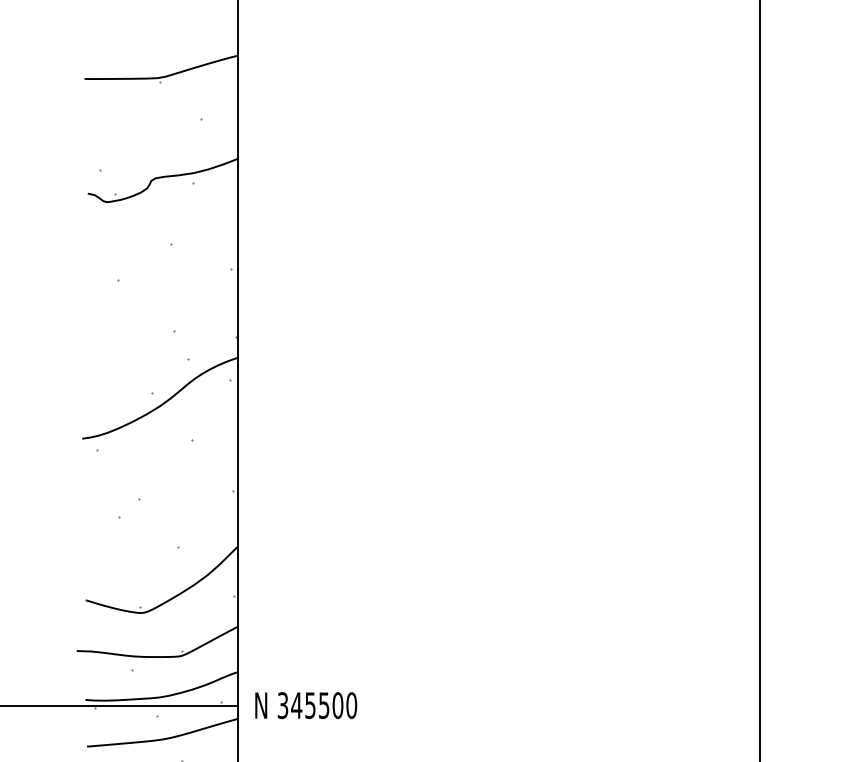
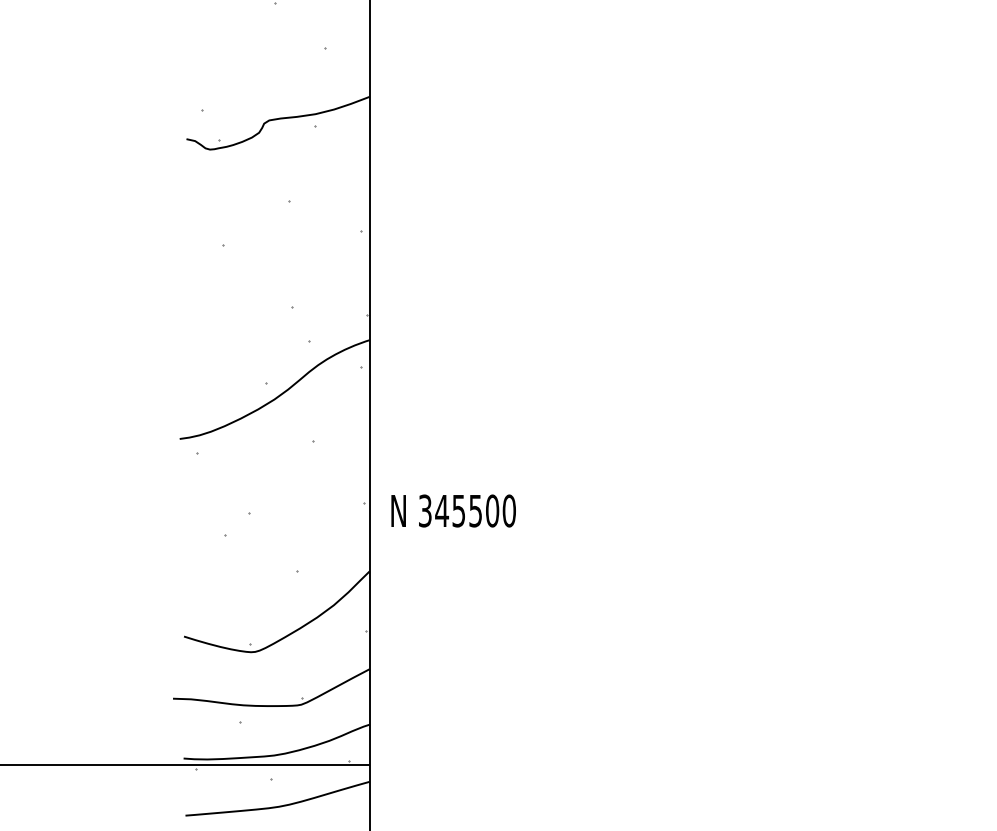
text: (306, 705) -> (454, 510), moved

